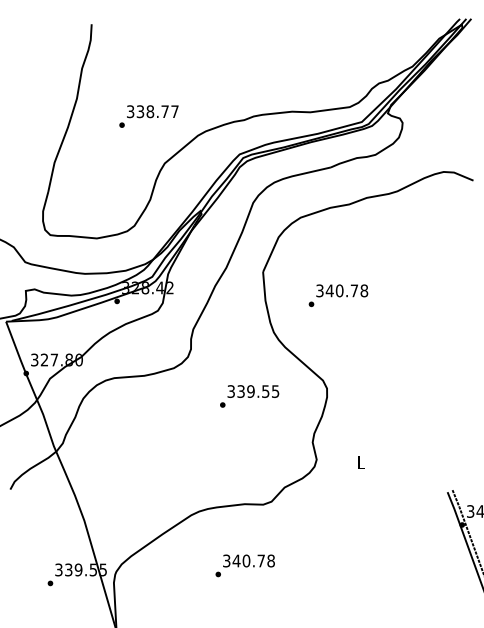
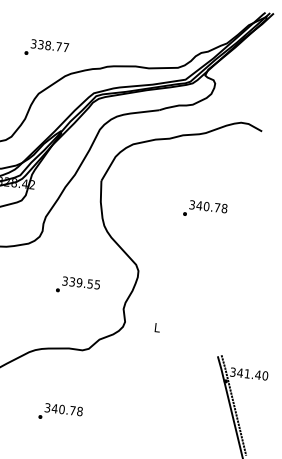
text: (148, 116) -> (46, 48), moved
text: (338, 295) -> (205, 209), moved
text: (249, 396) -> (78, 286), moved
text: (244, 565) -> (60, 412), moved

